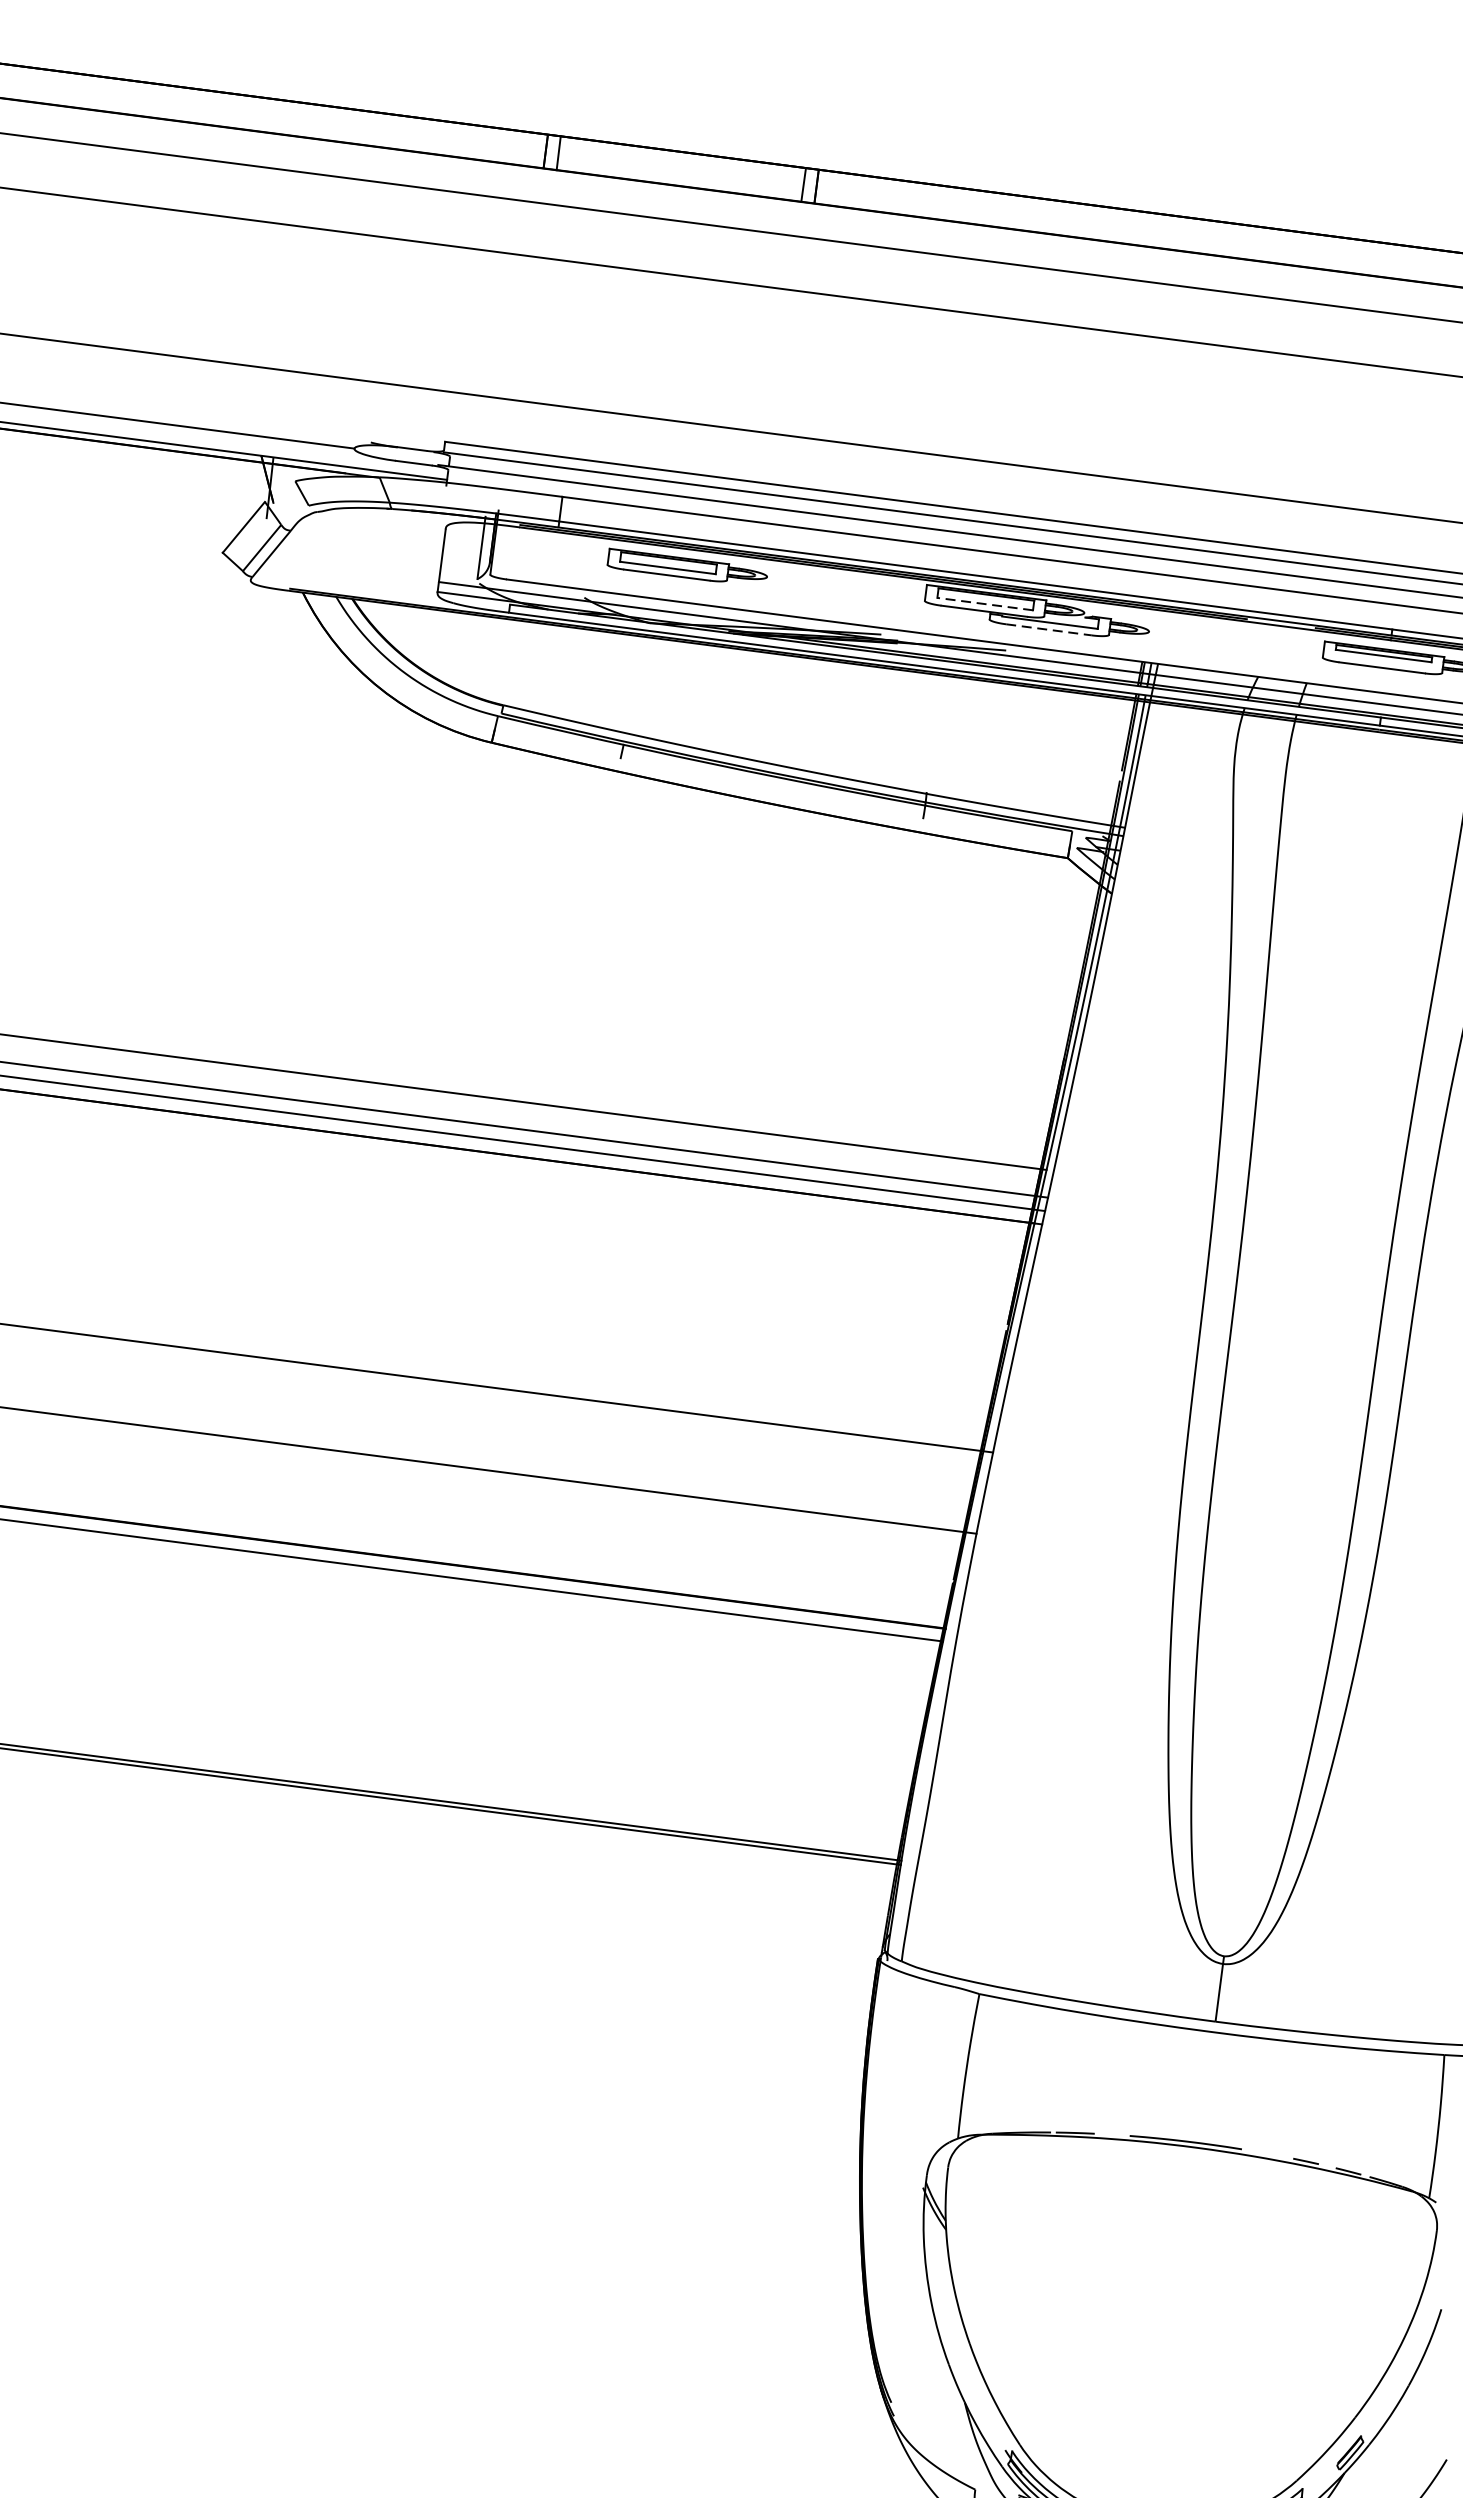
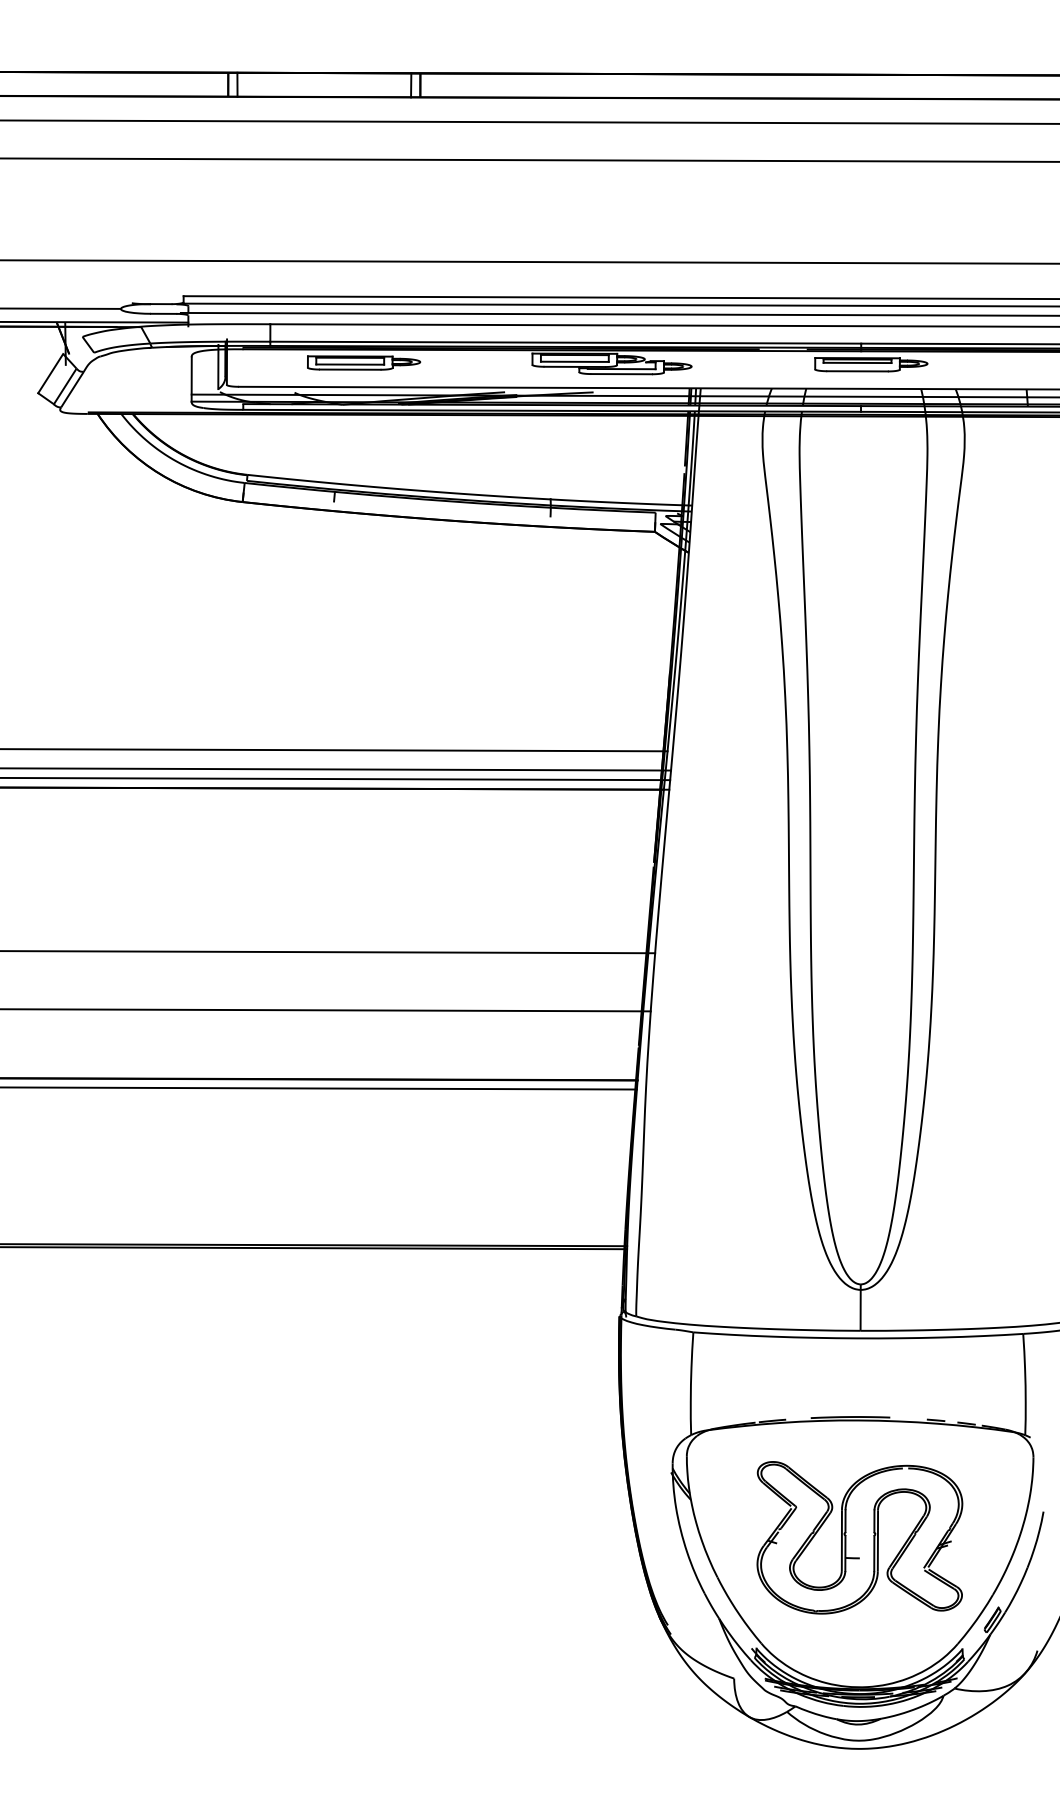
line: (984, 603) -> (574, 361), dashed -> solid
line: (1050, 630) -> (622, 374), dashed -> solid
part: (1177, 2312) -> (859, 1537), added

